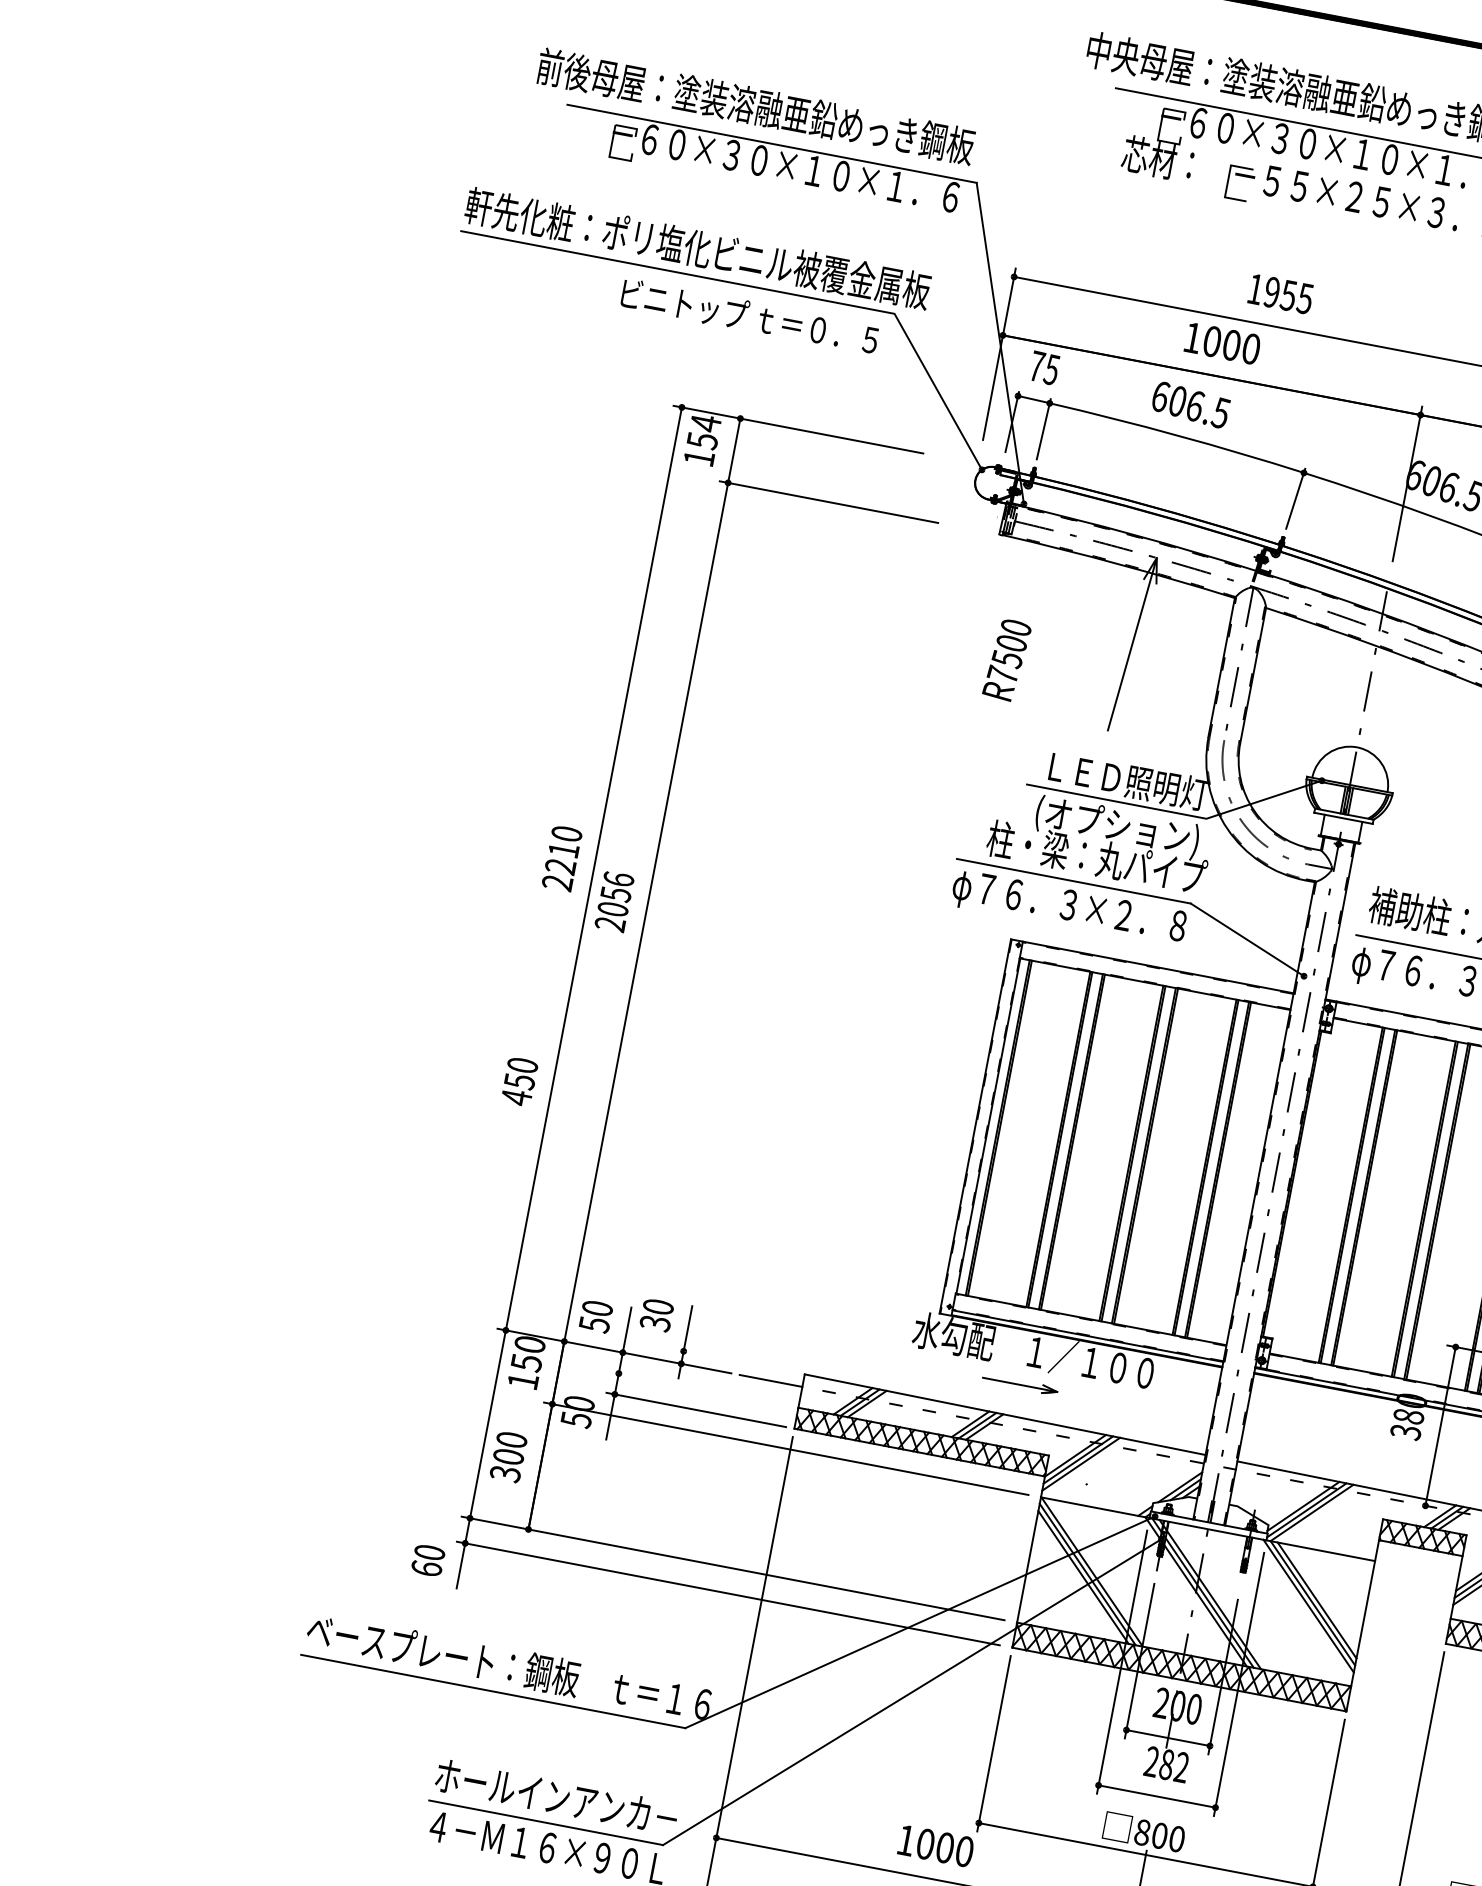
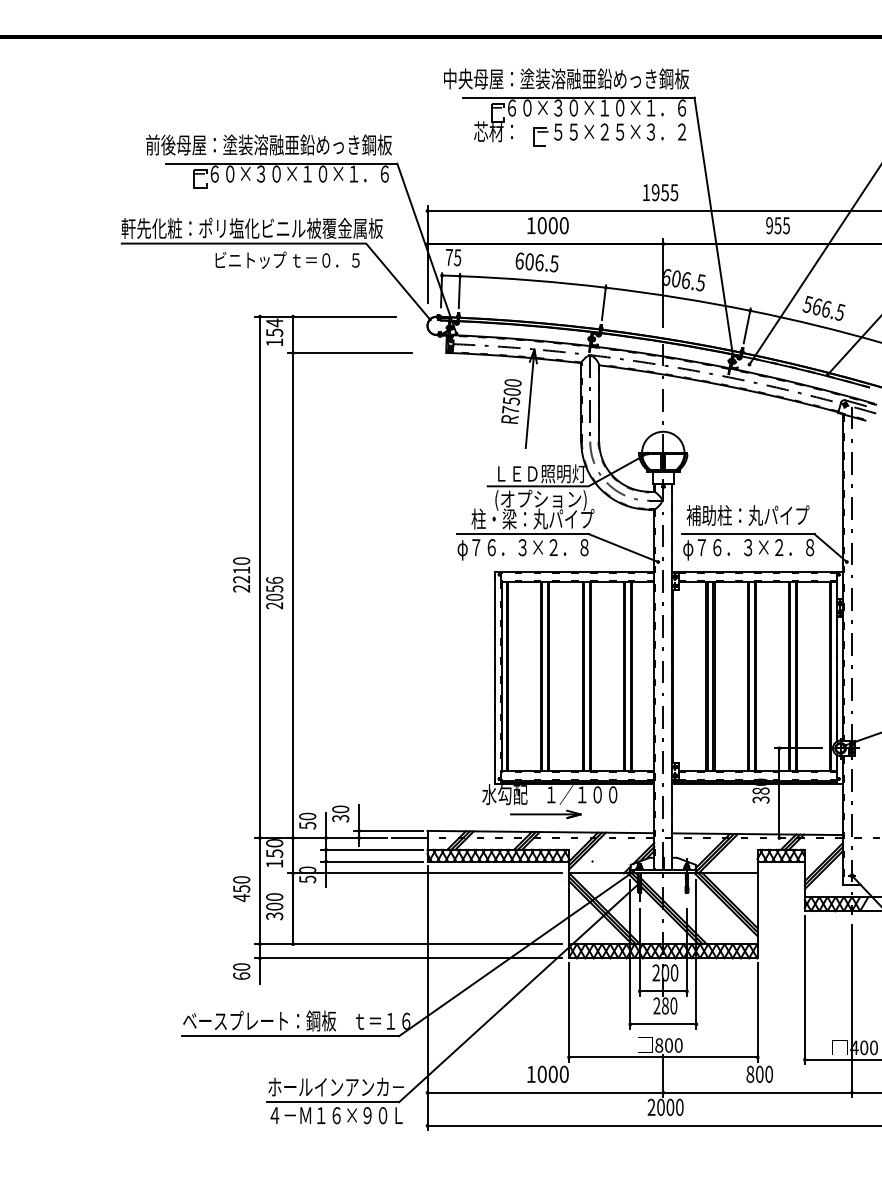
text: (1280, 293) -> (660, 192), moved
text: (1007, 659) -> (511, 401), moved
text: (519, 1082) -> (241, 889), moved
line: (735, 1360) -> (388, 830), added
part: (1019, 1383) -> (545, 813), size x1.67
line: (699, 1388) -> (371, 849), added
text: (1181, 1766) -> (673, 1005), 282 -> 280

